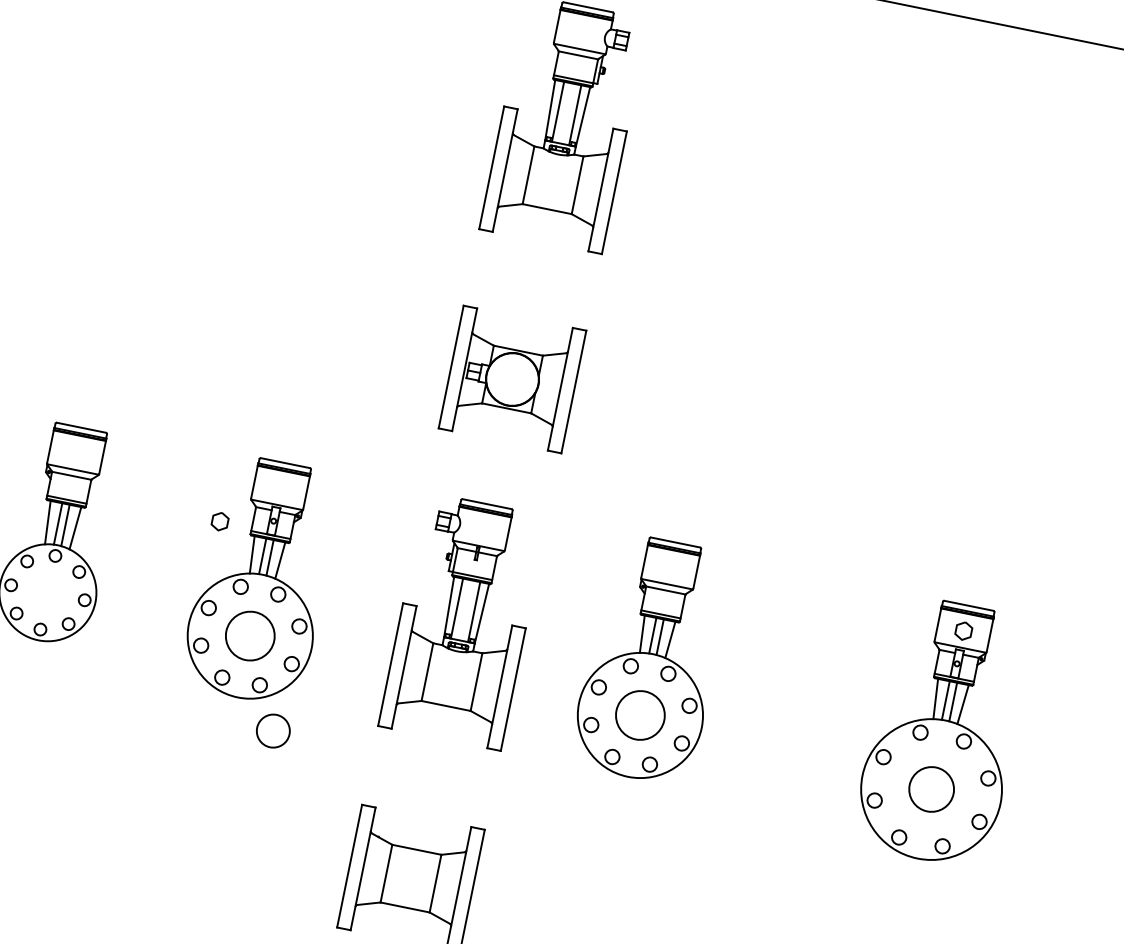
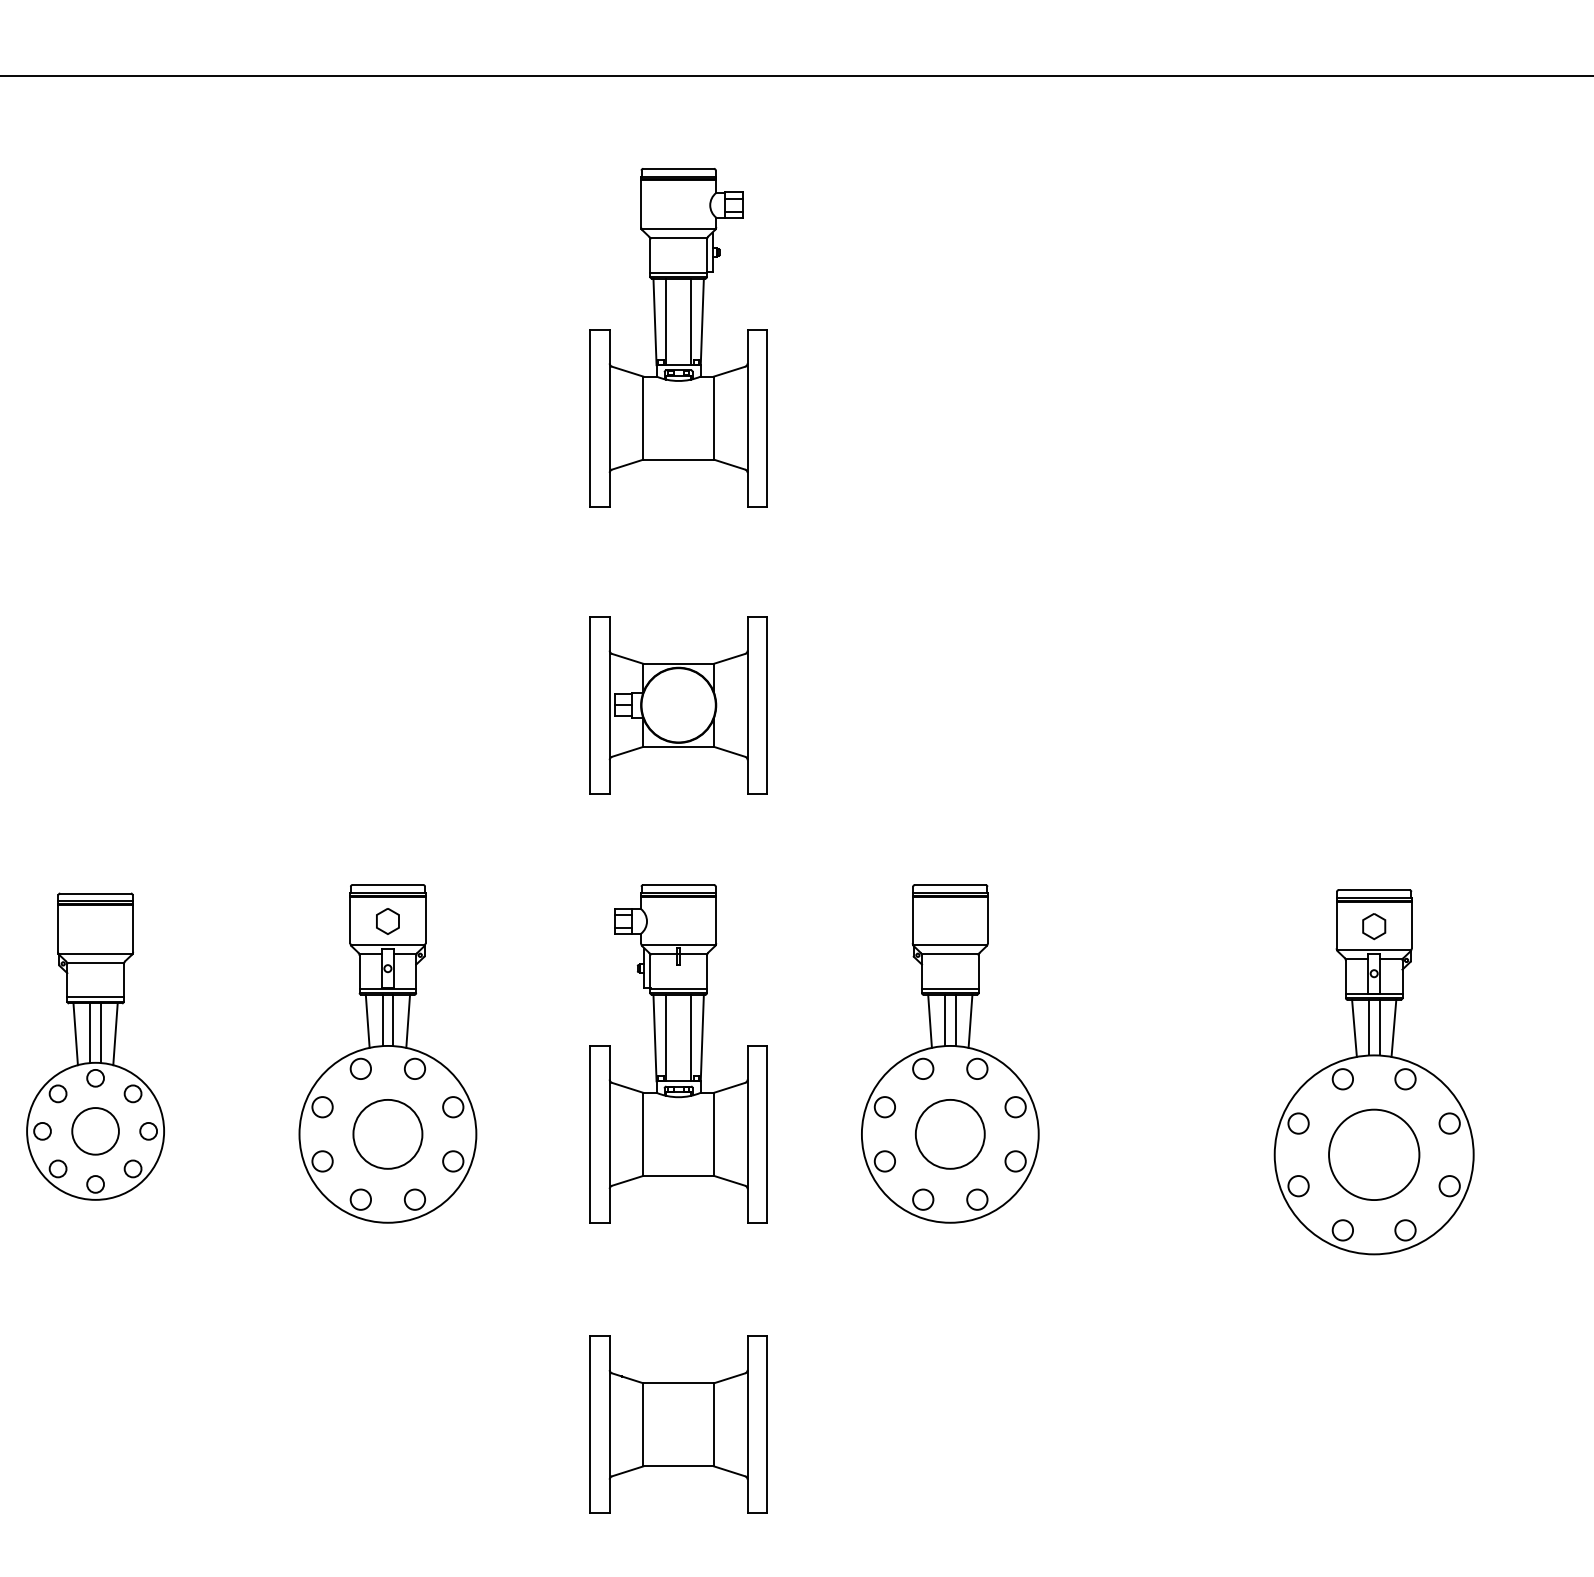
part: (219, 521) -> (387, 921), moved
circle: (273, 731) -> (95, 1131), moved
circle: (931, 789) -> (1374, 1154), size x1.43

